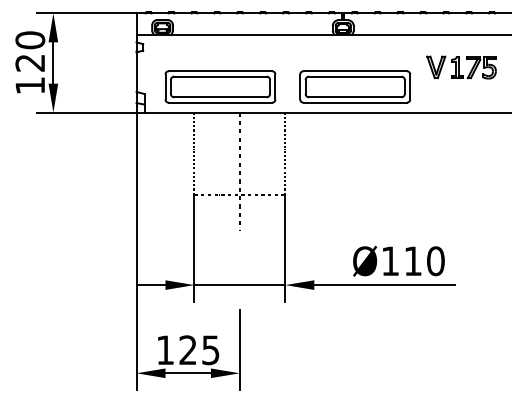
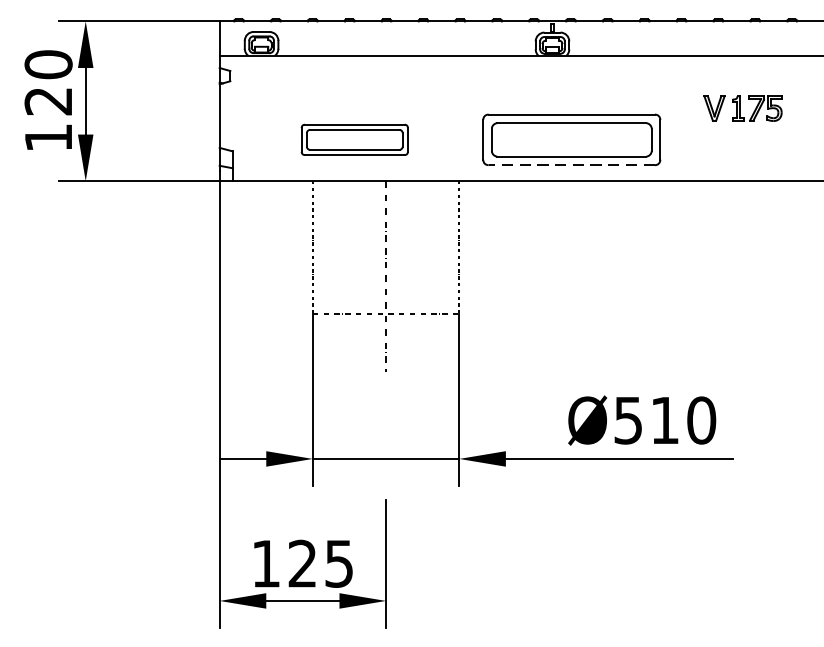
part: (461, 67) -> (742, 108), size x0.7
part: (220, 86) -> (354, 139), size x0.6
line: (355, 102) -> (572, 164), solid -> dashed
text: (390, 261) -> (628, 420), Ø110 -> Ø510

